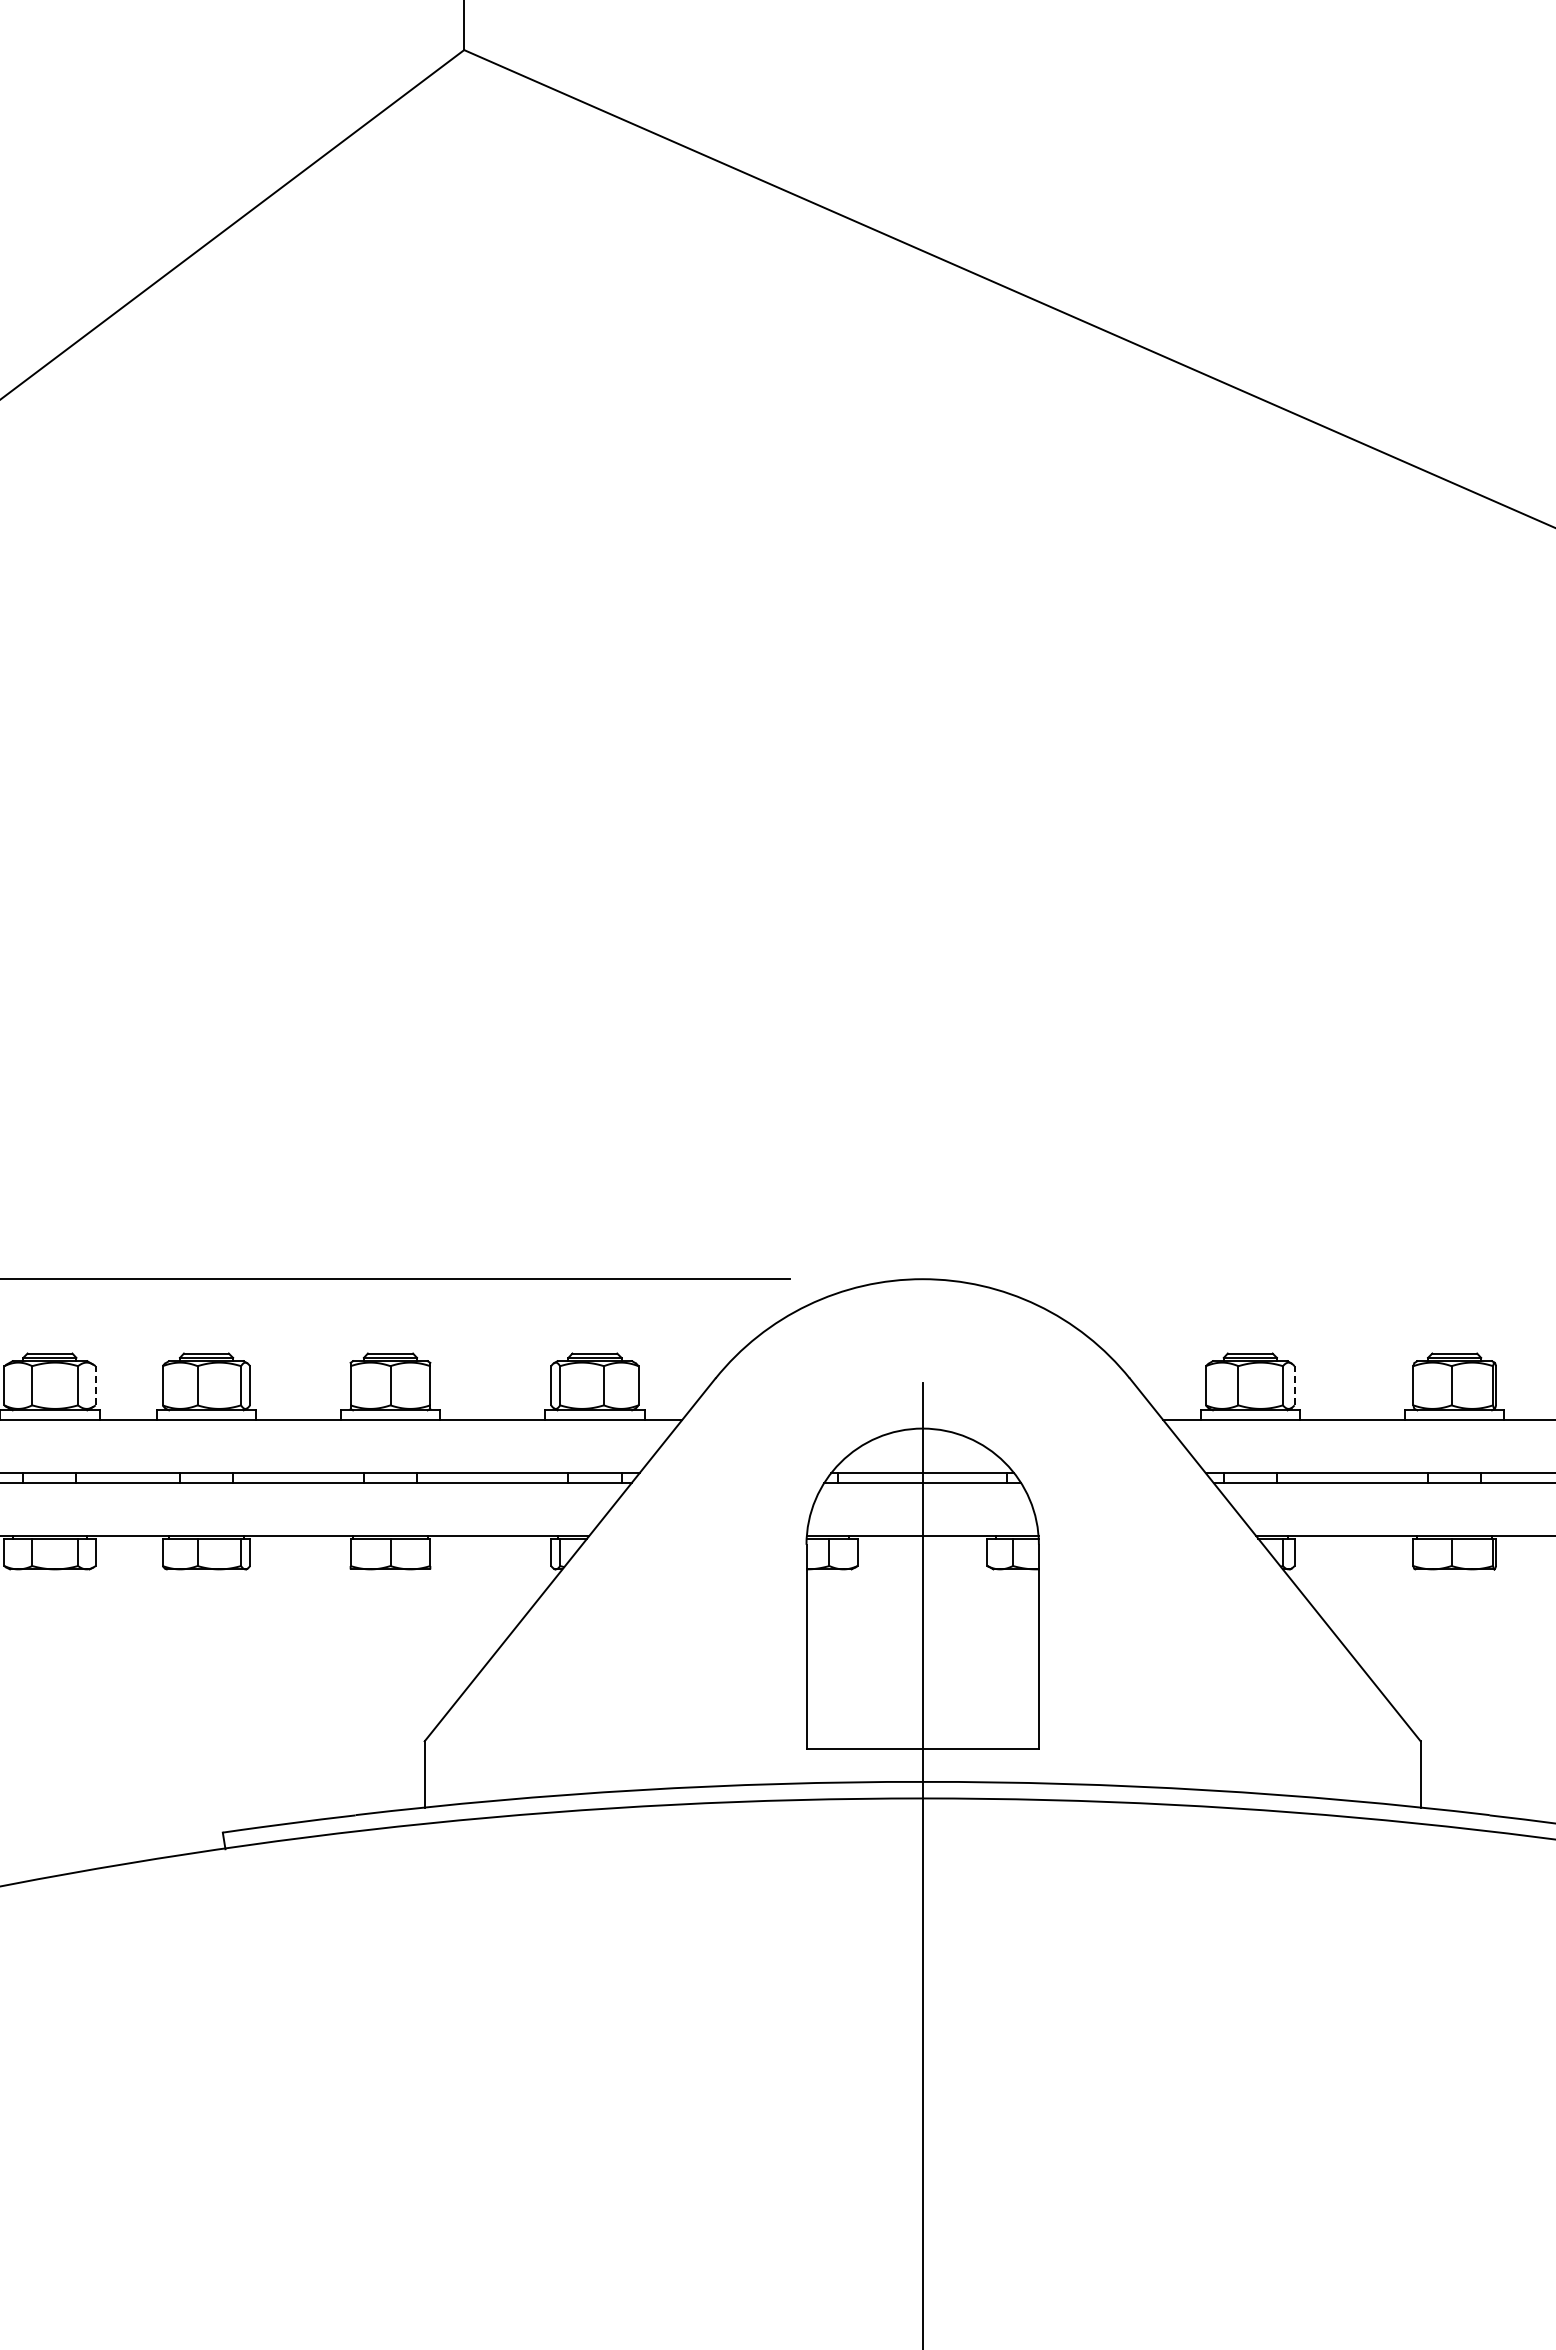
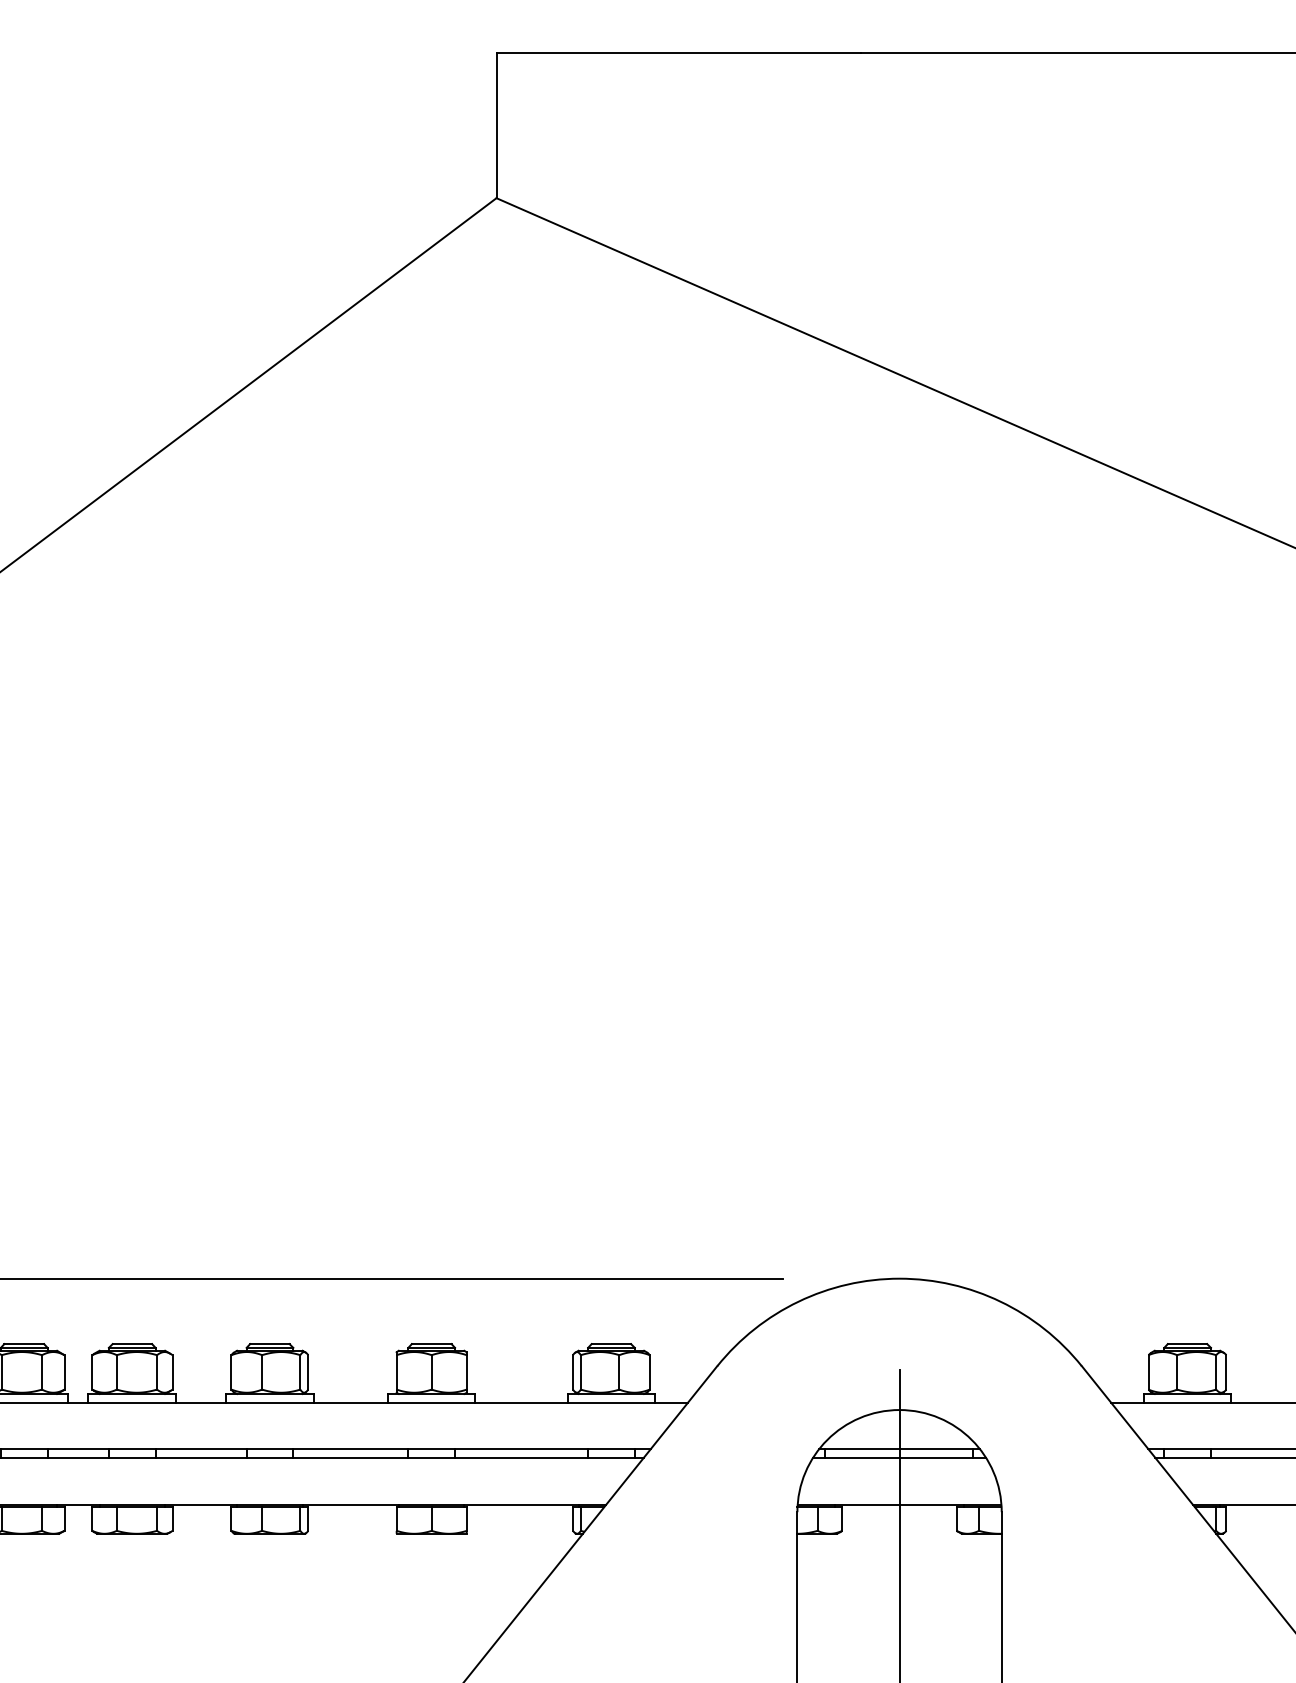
line: (95, 1385) -> (172, 1372), dashed -> solid
line: (1294, 1385) -> (1226, 1372), dashed -> solid

